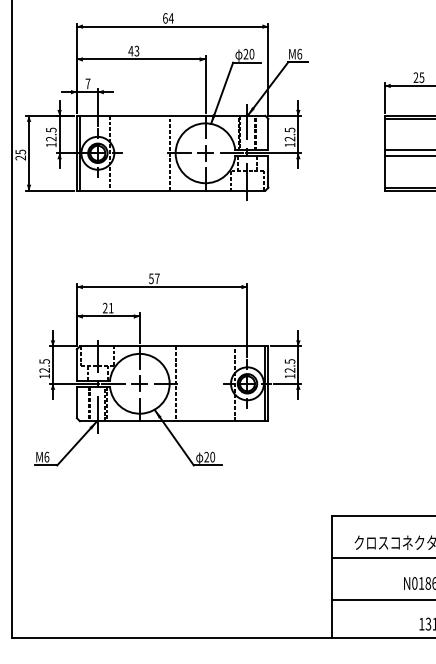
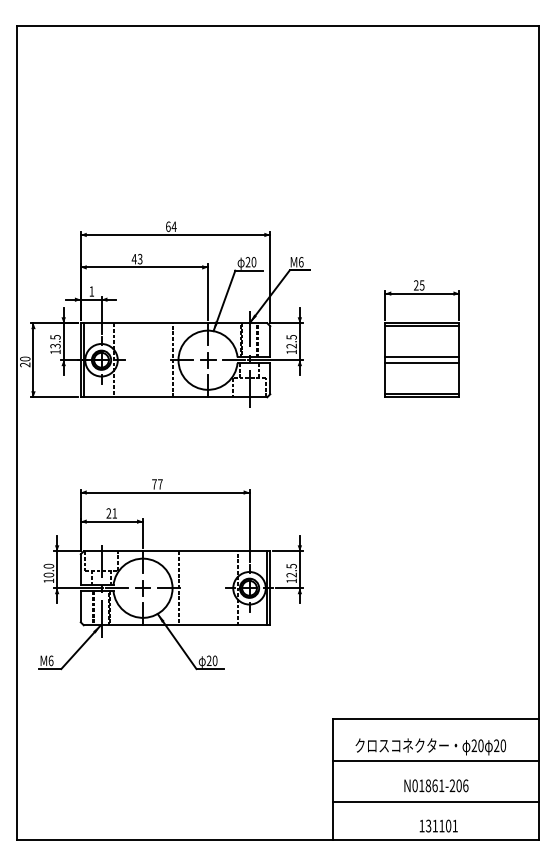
text: (87, 83) -> (91, 291), 7 -> 1
text: (51, 138) -> (55, 345), 12.5 -> 13.5
text: (21, 151) -> (25, 358), 25 -> 20
text: (151, 278) -> (154, 484), 57 -> 77
text: (44, 365) -> (48, 570), 12.5 -> 10.0

